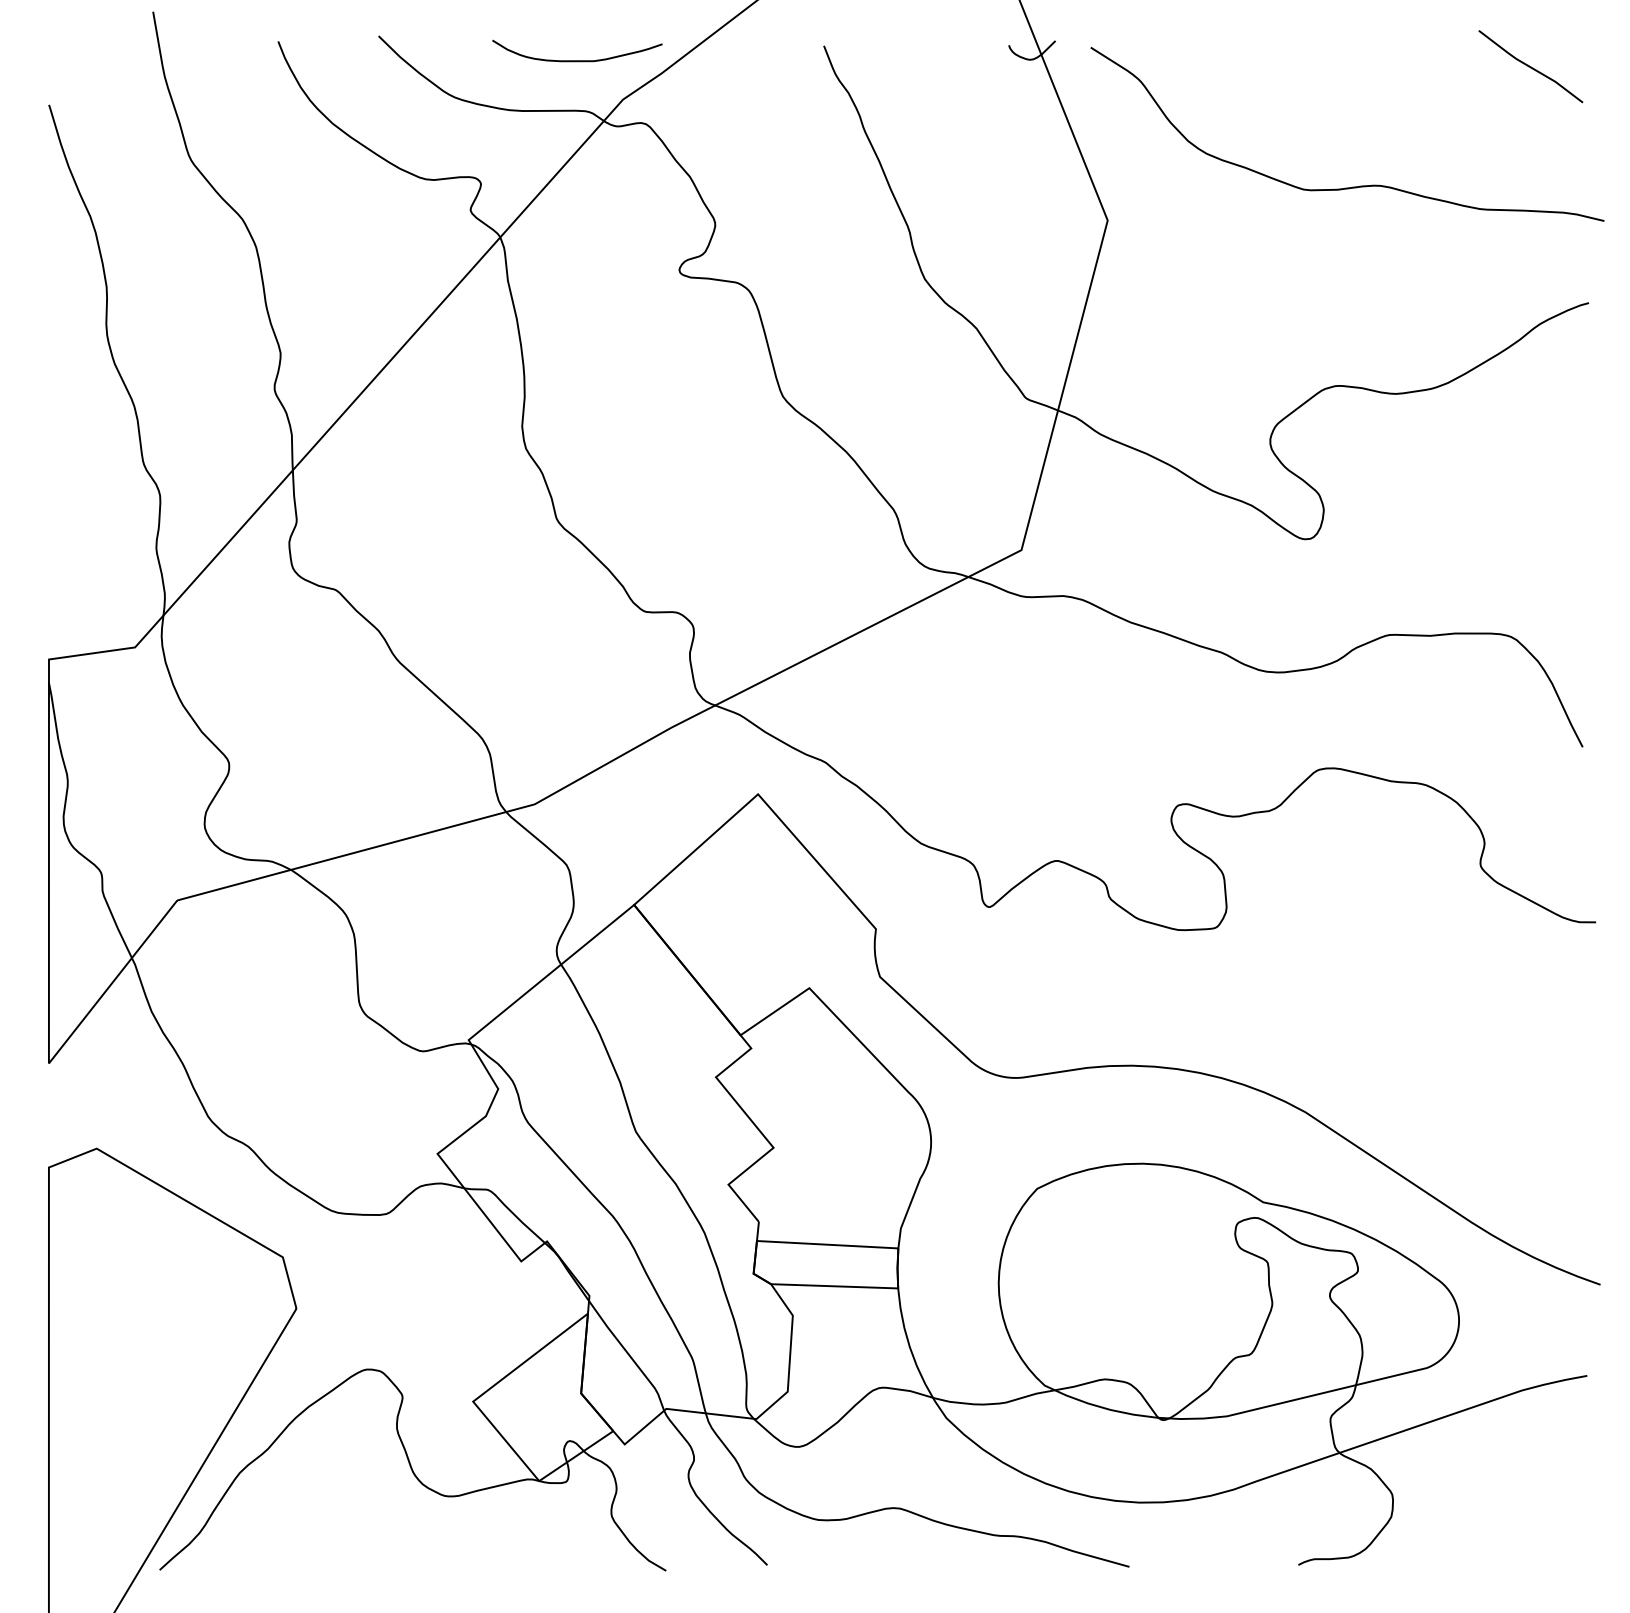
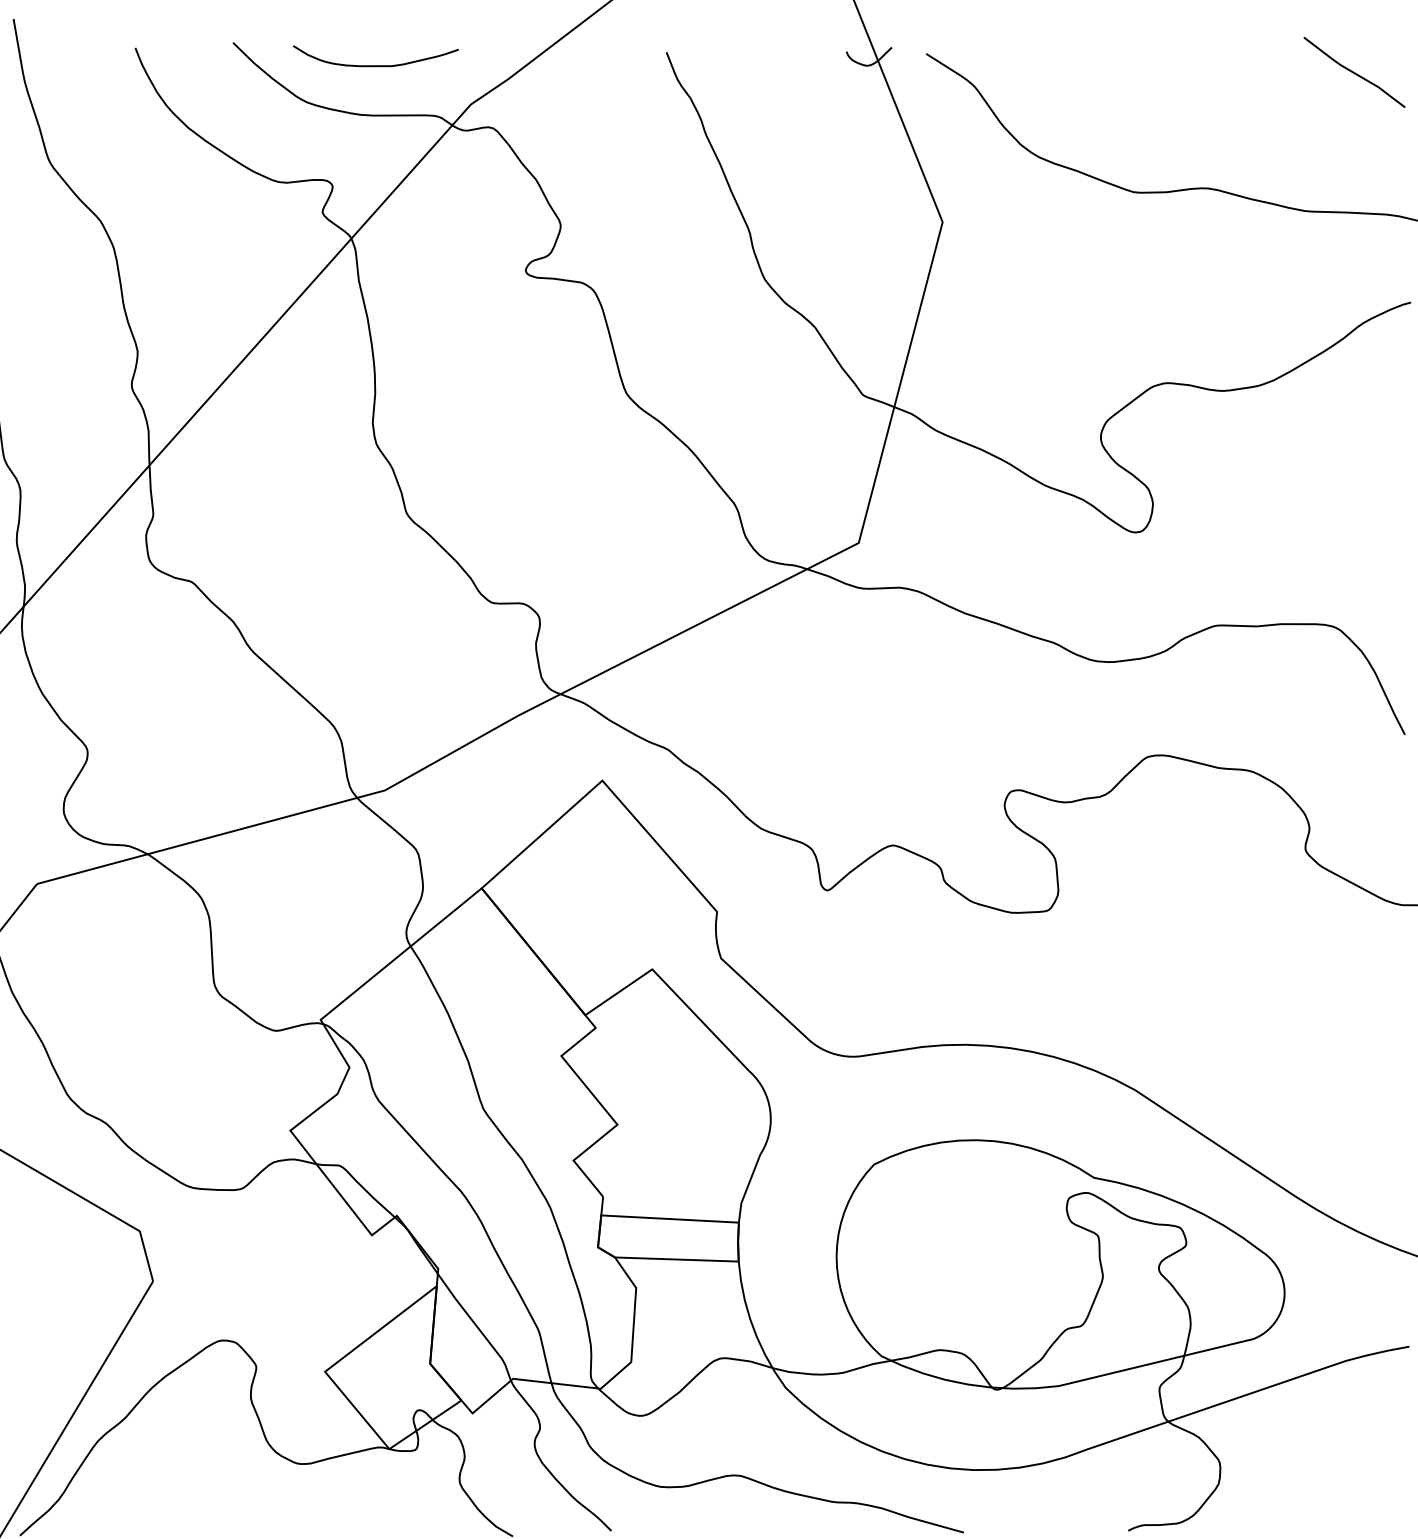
curve: (577, 60) -> (375, 65), moved

